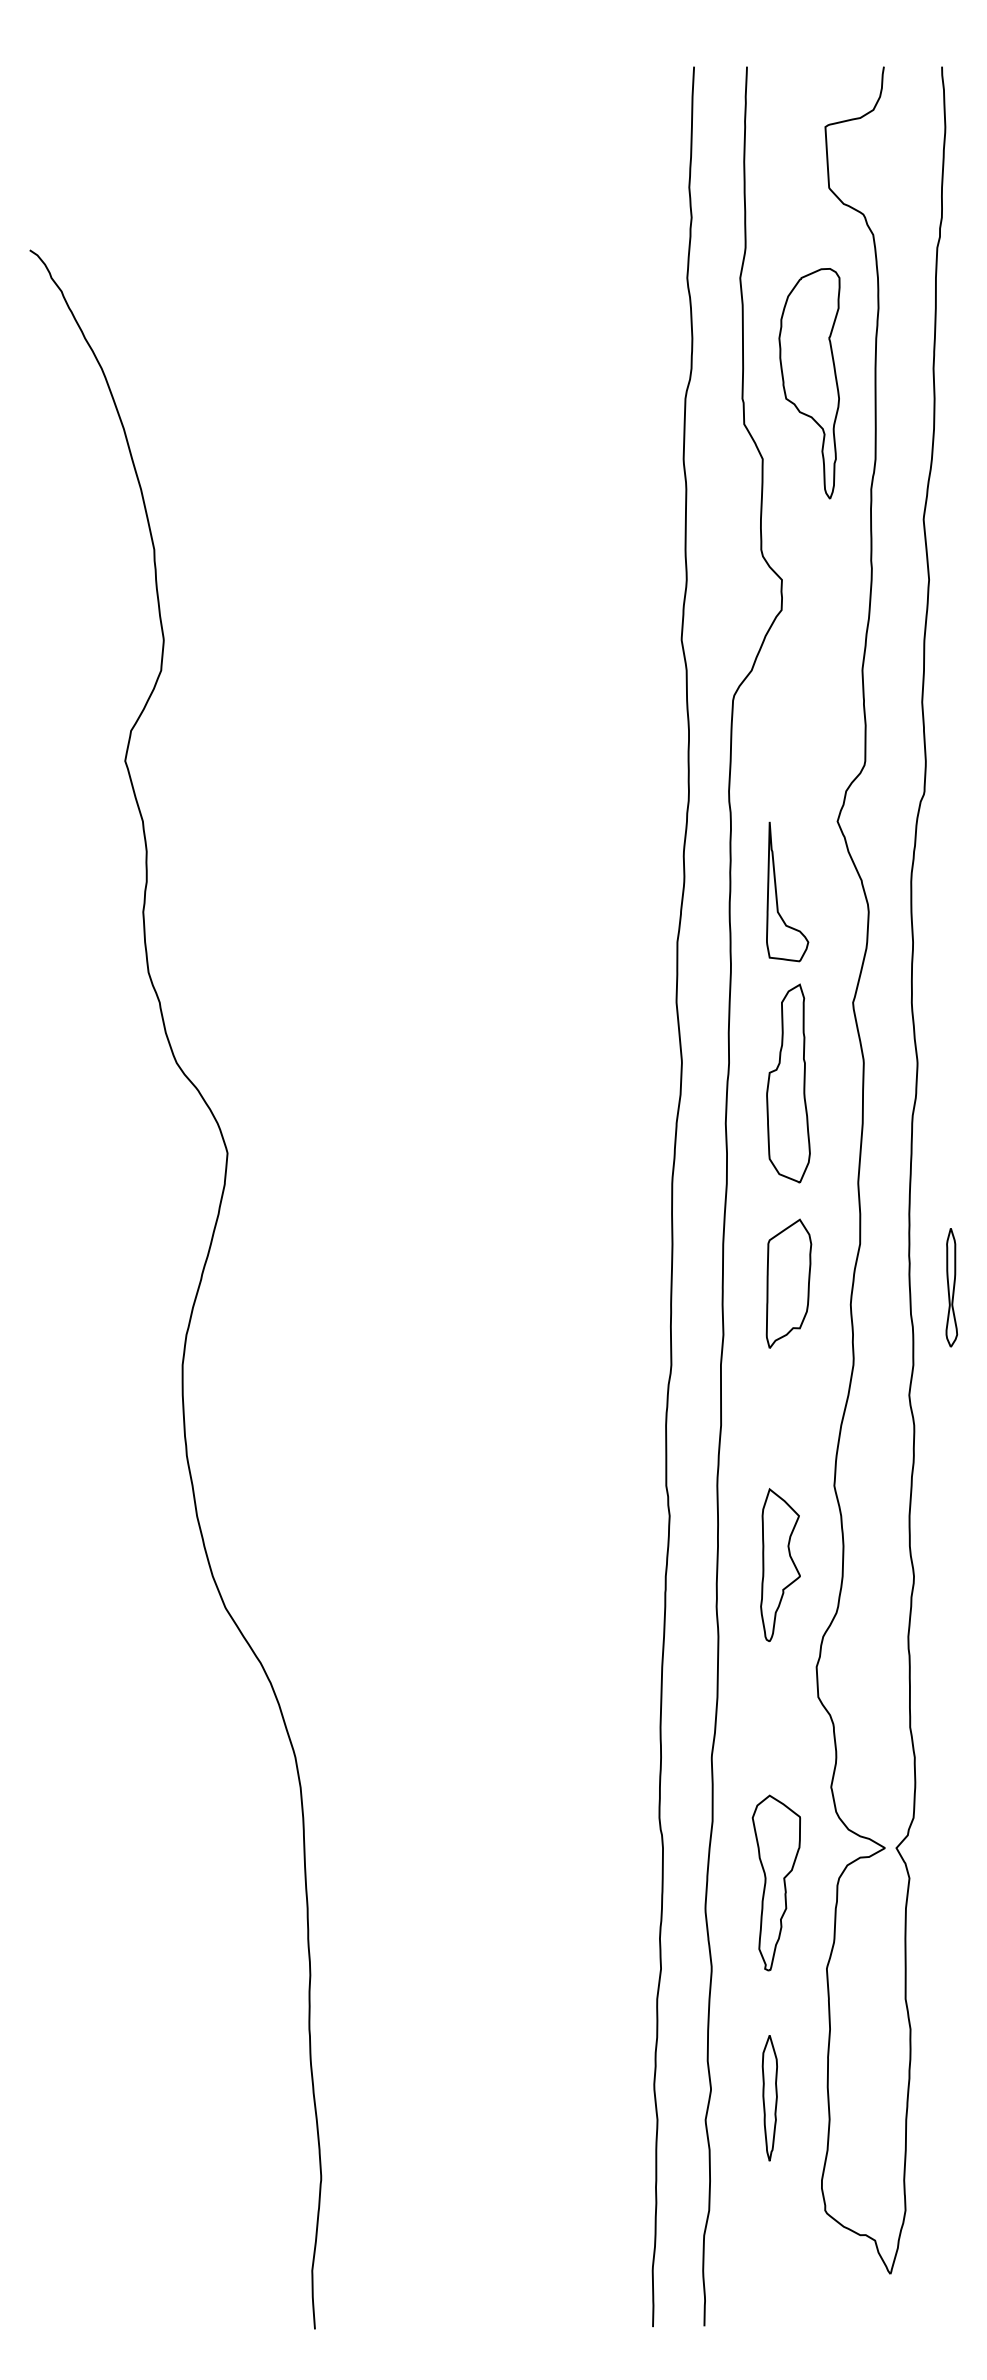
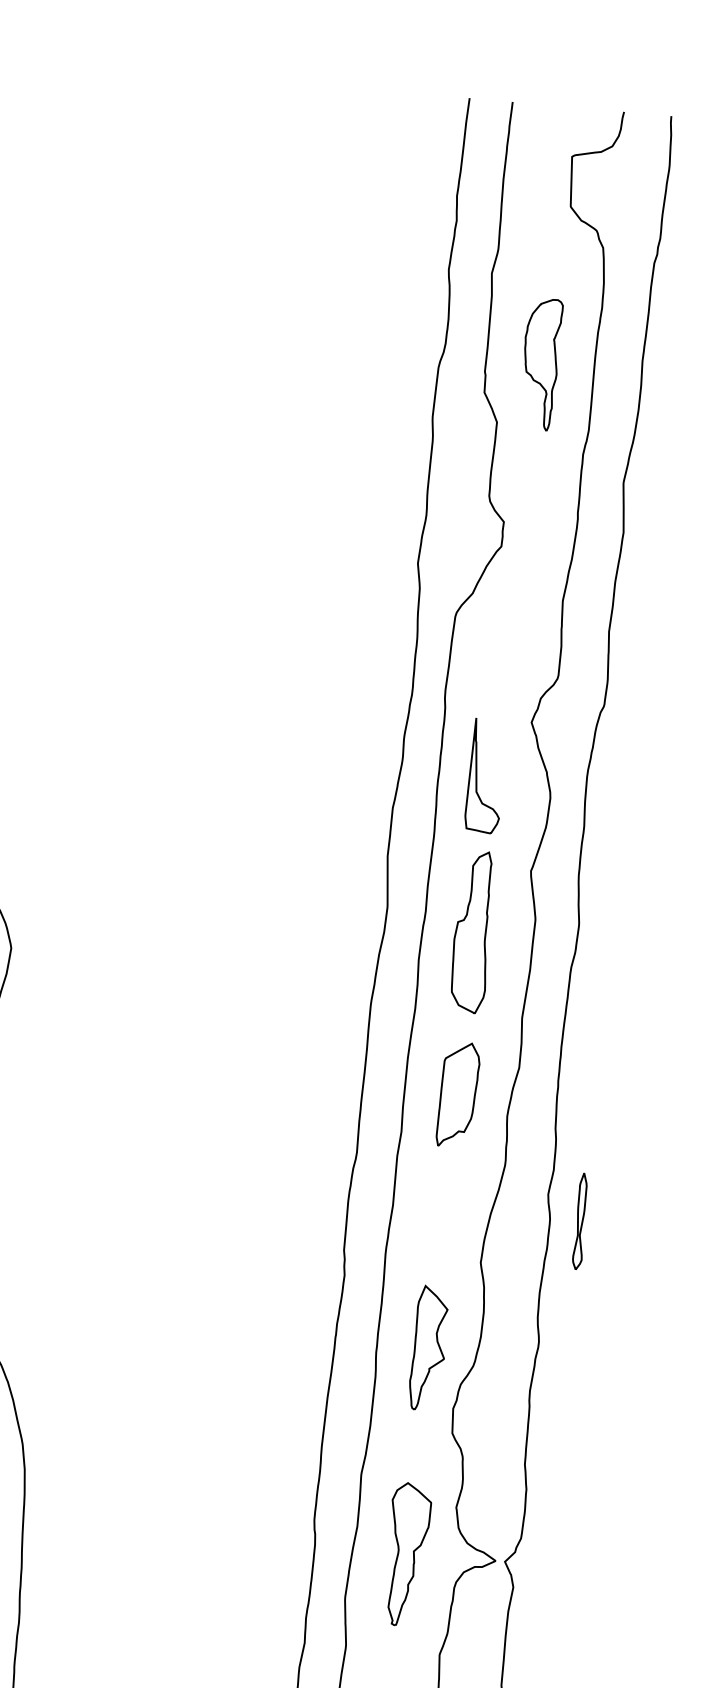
part: (809, 383) -> (540, 364), size x0.7
part: (951, 1287) -> (580, 1221), moved
part: (780, 1564) -> (428, 1347), moved
part: (775, 1882) -> (406, 1554), moved

